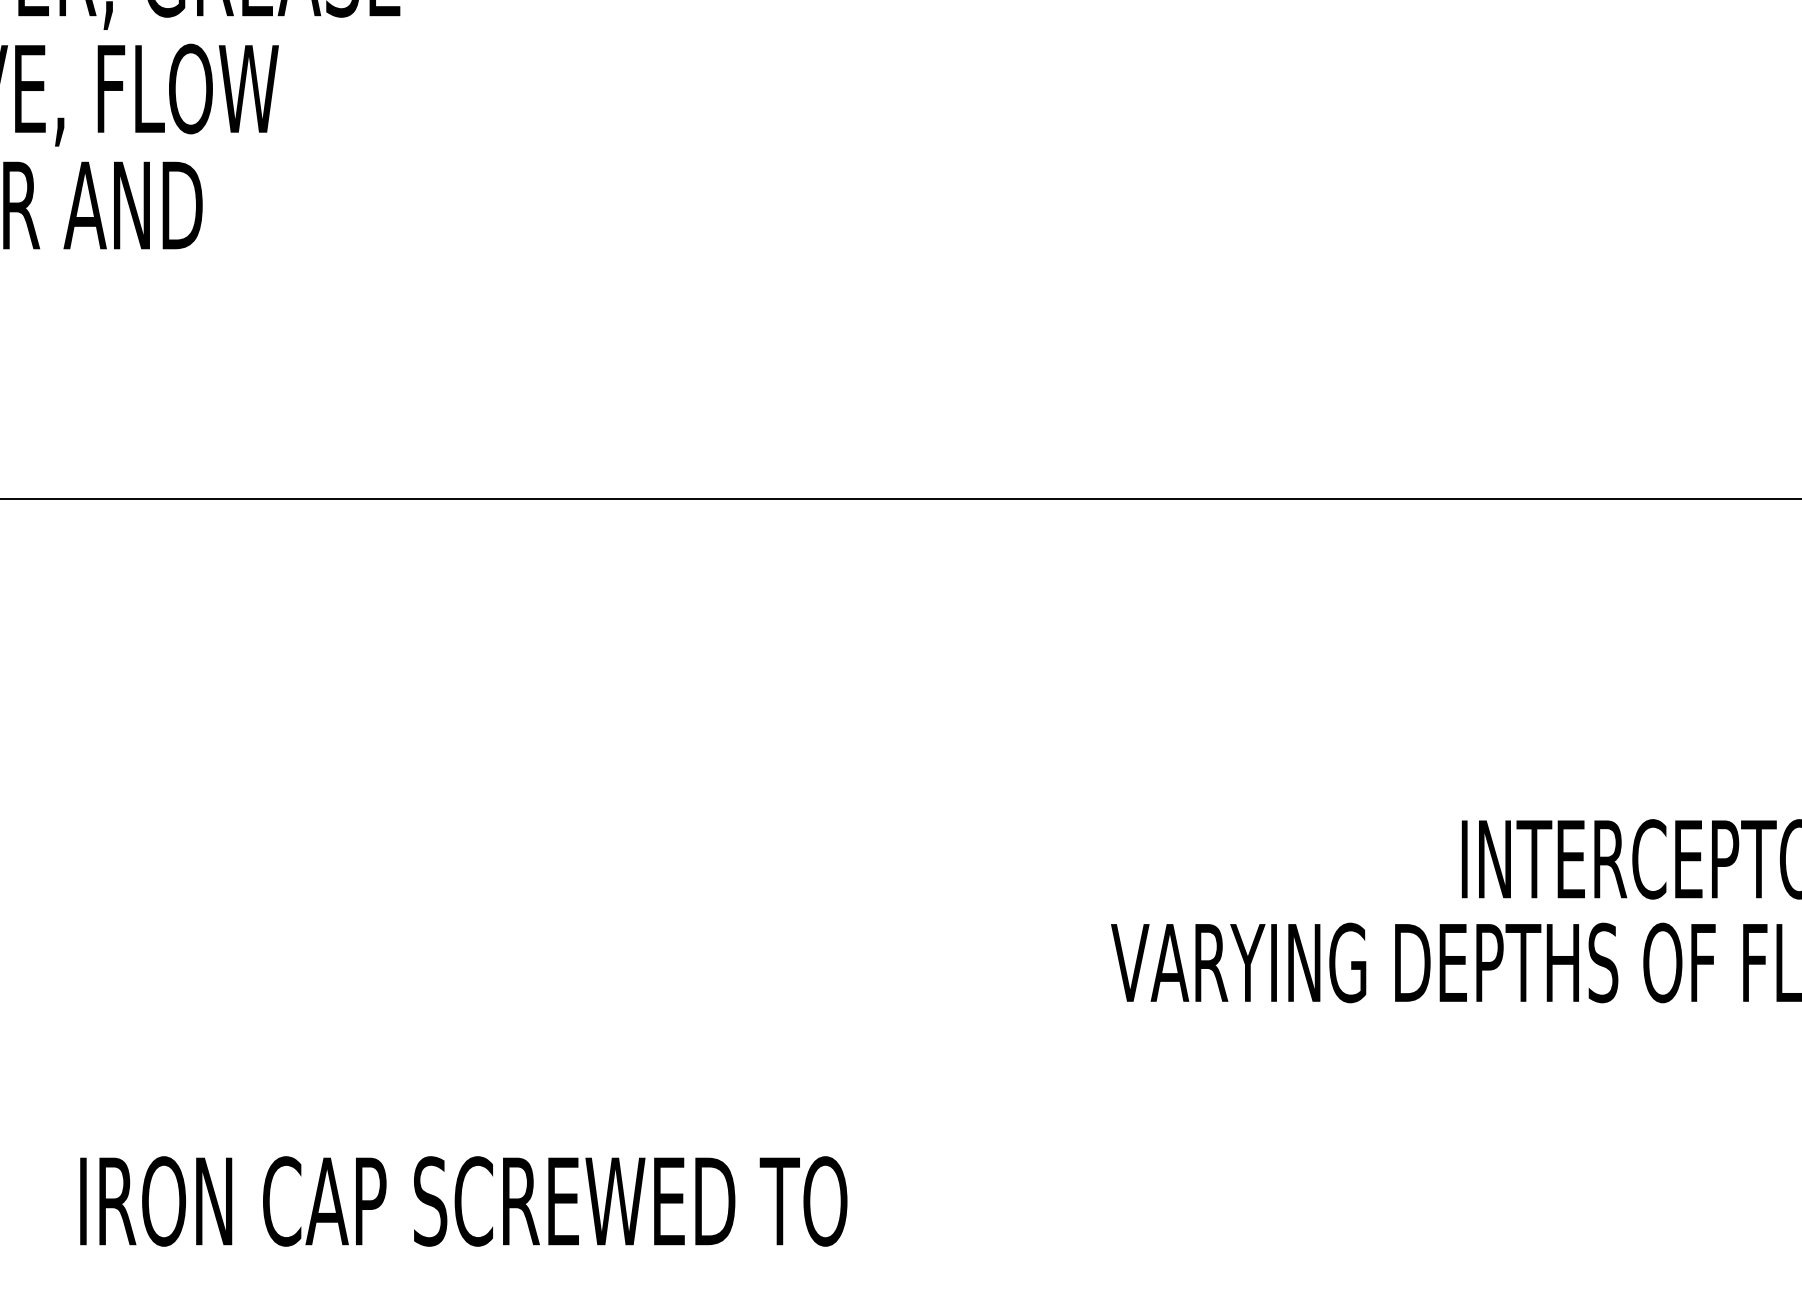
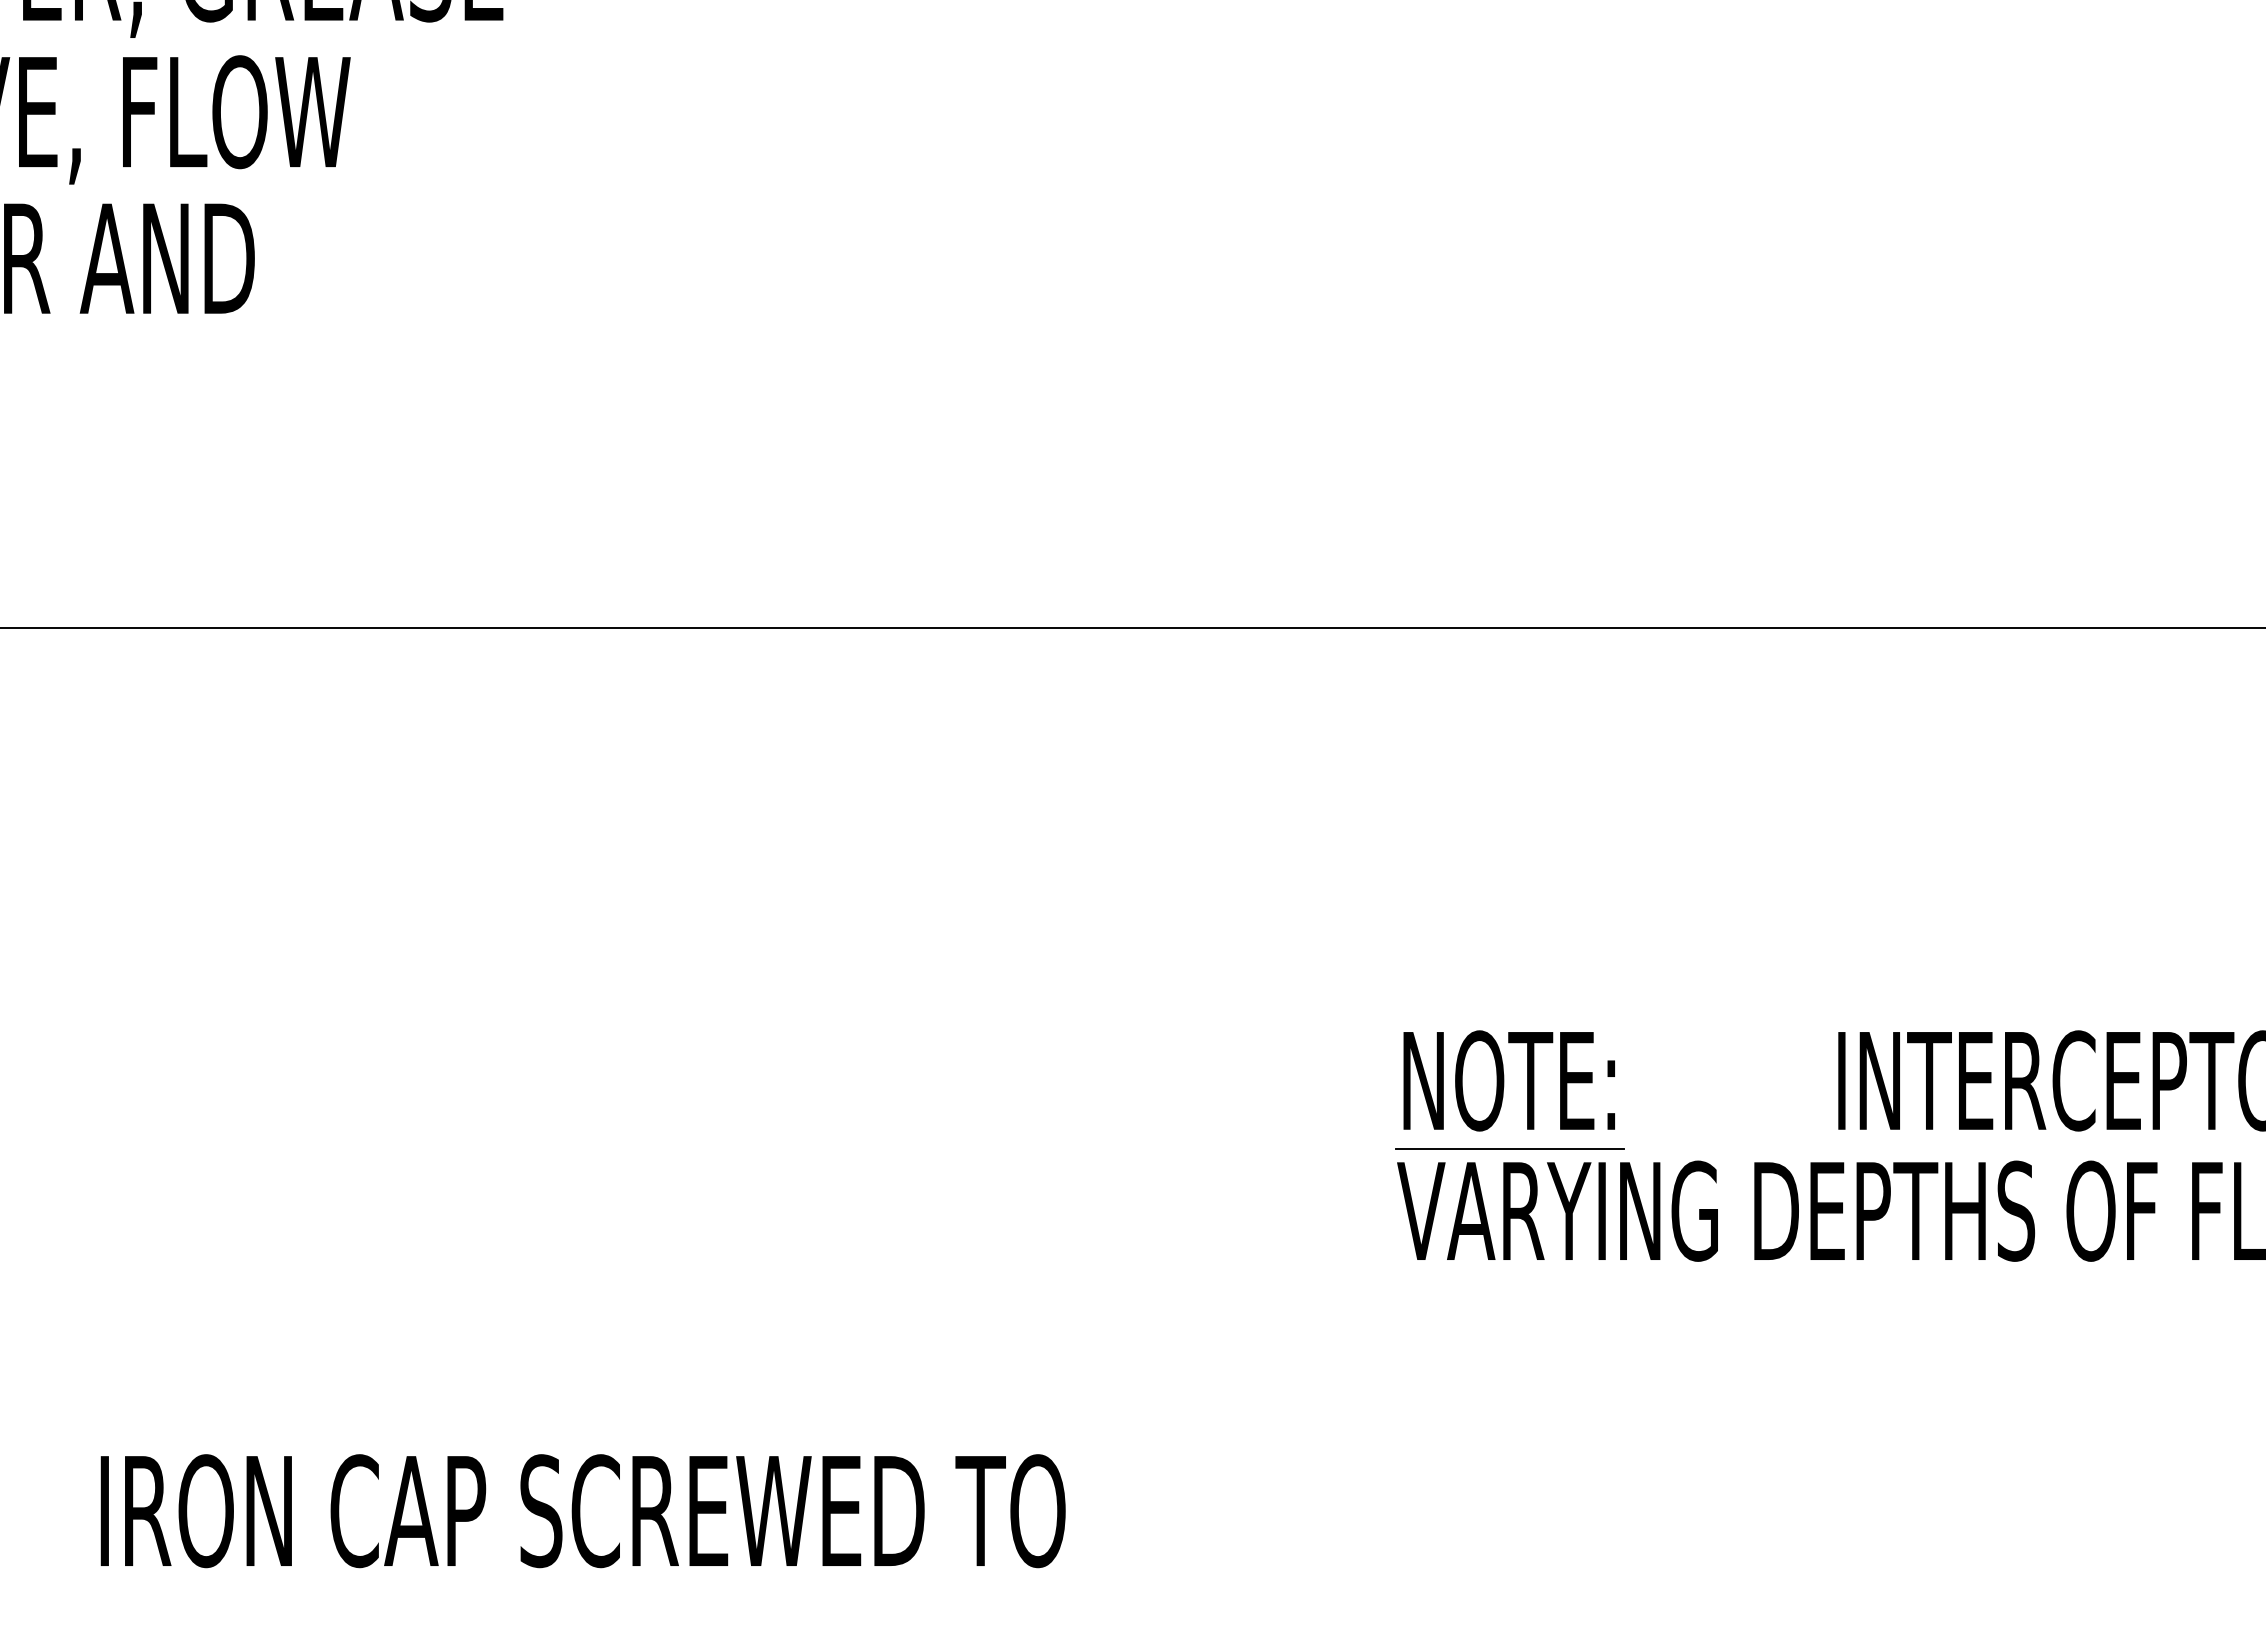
part: (1200, 866) -> (1509, 1089), added

